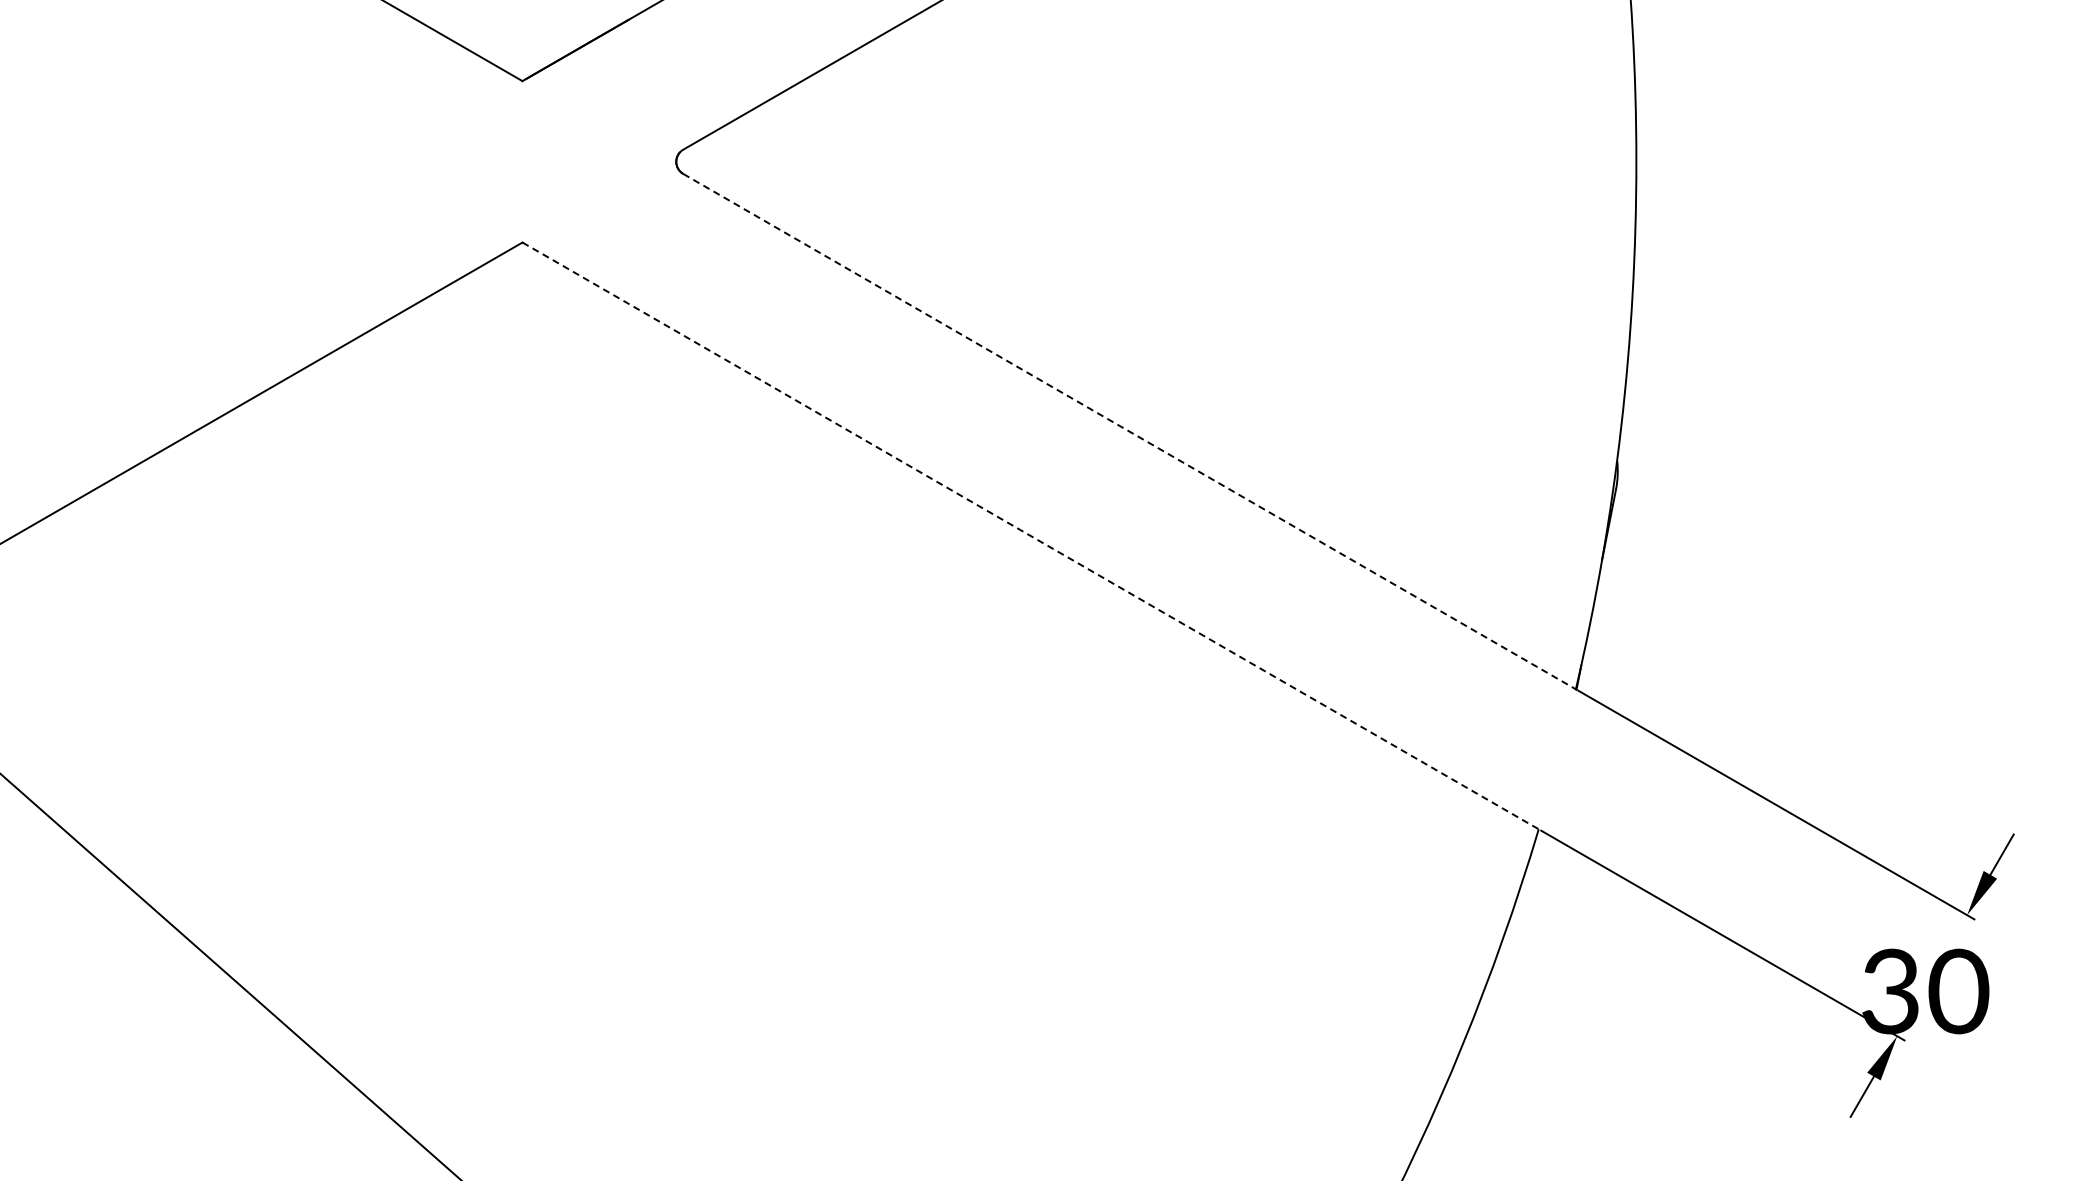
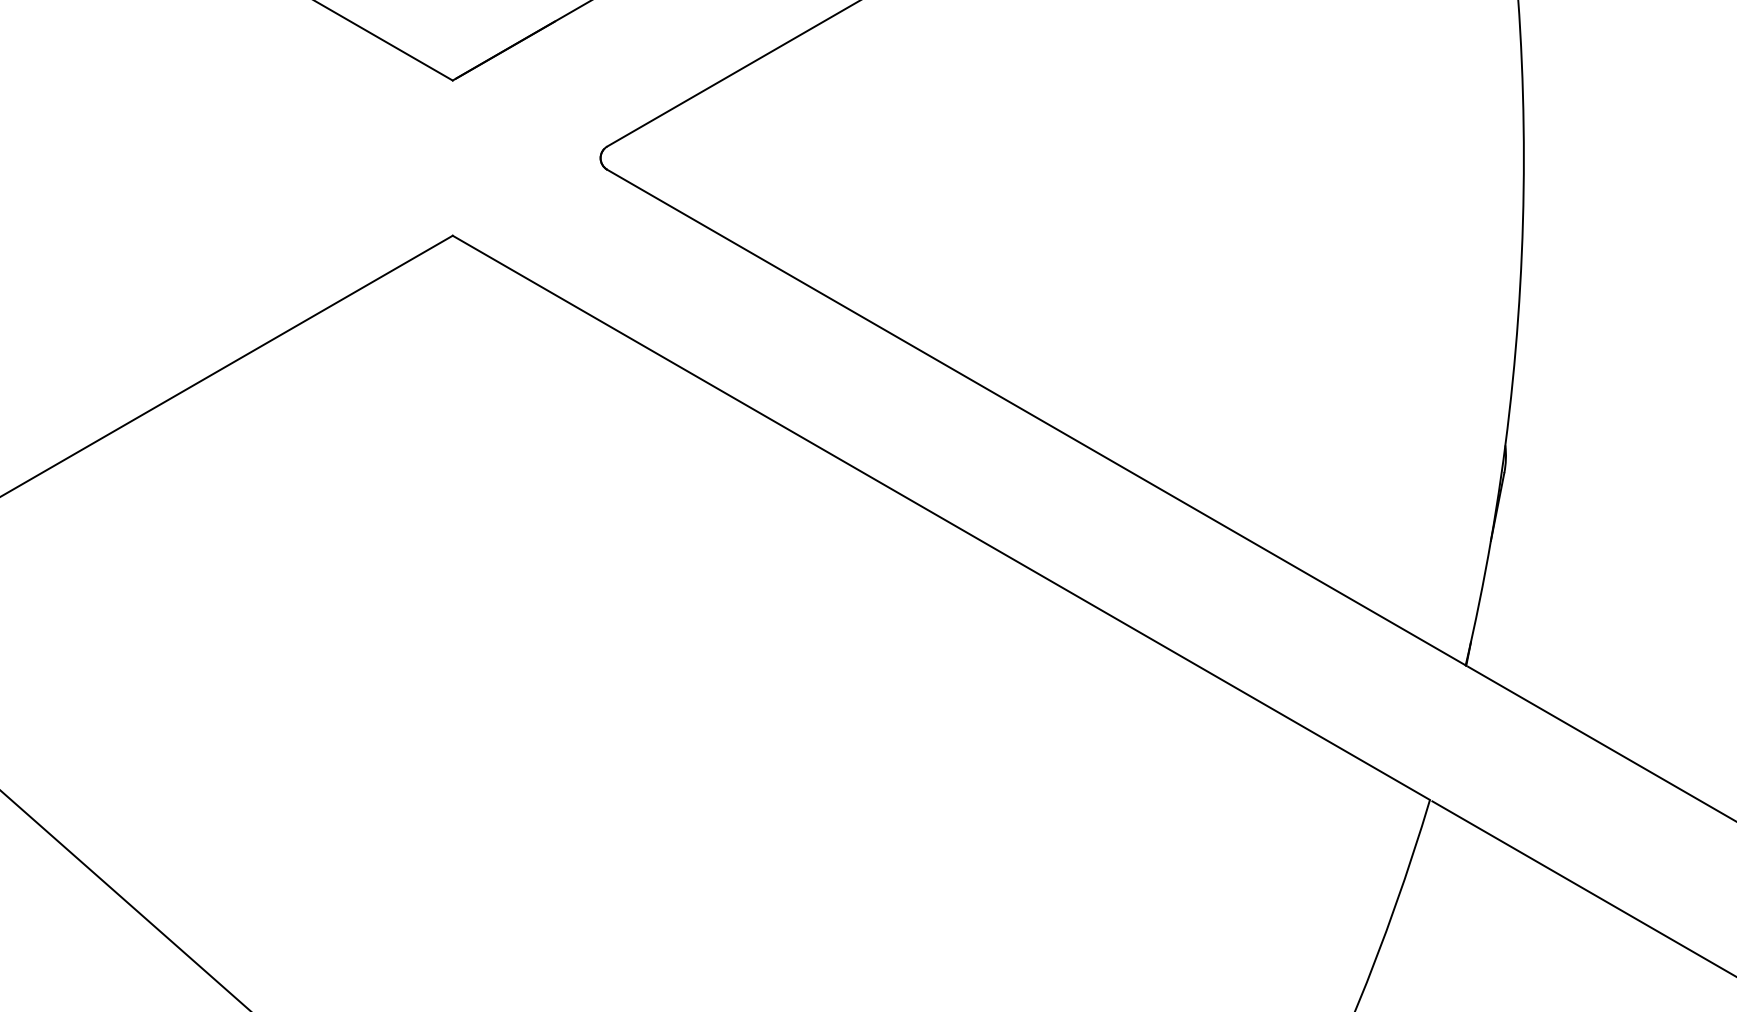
line: (1130, 431) -> (1037, 417), dashed -> solid
line: (1030, 535) -> (941, 517), dashed -> solid

